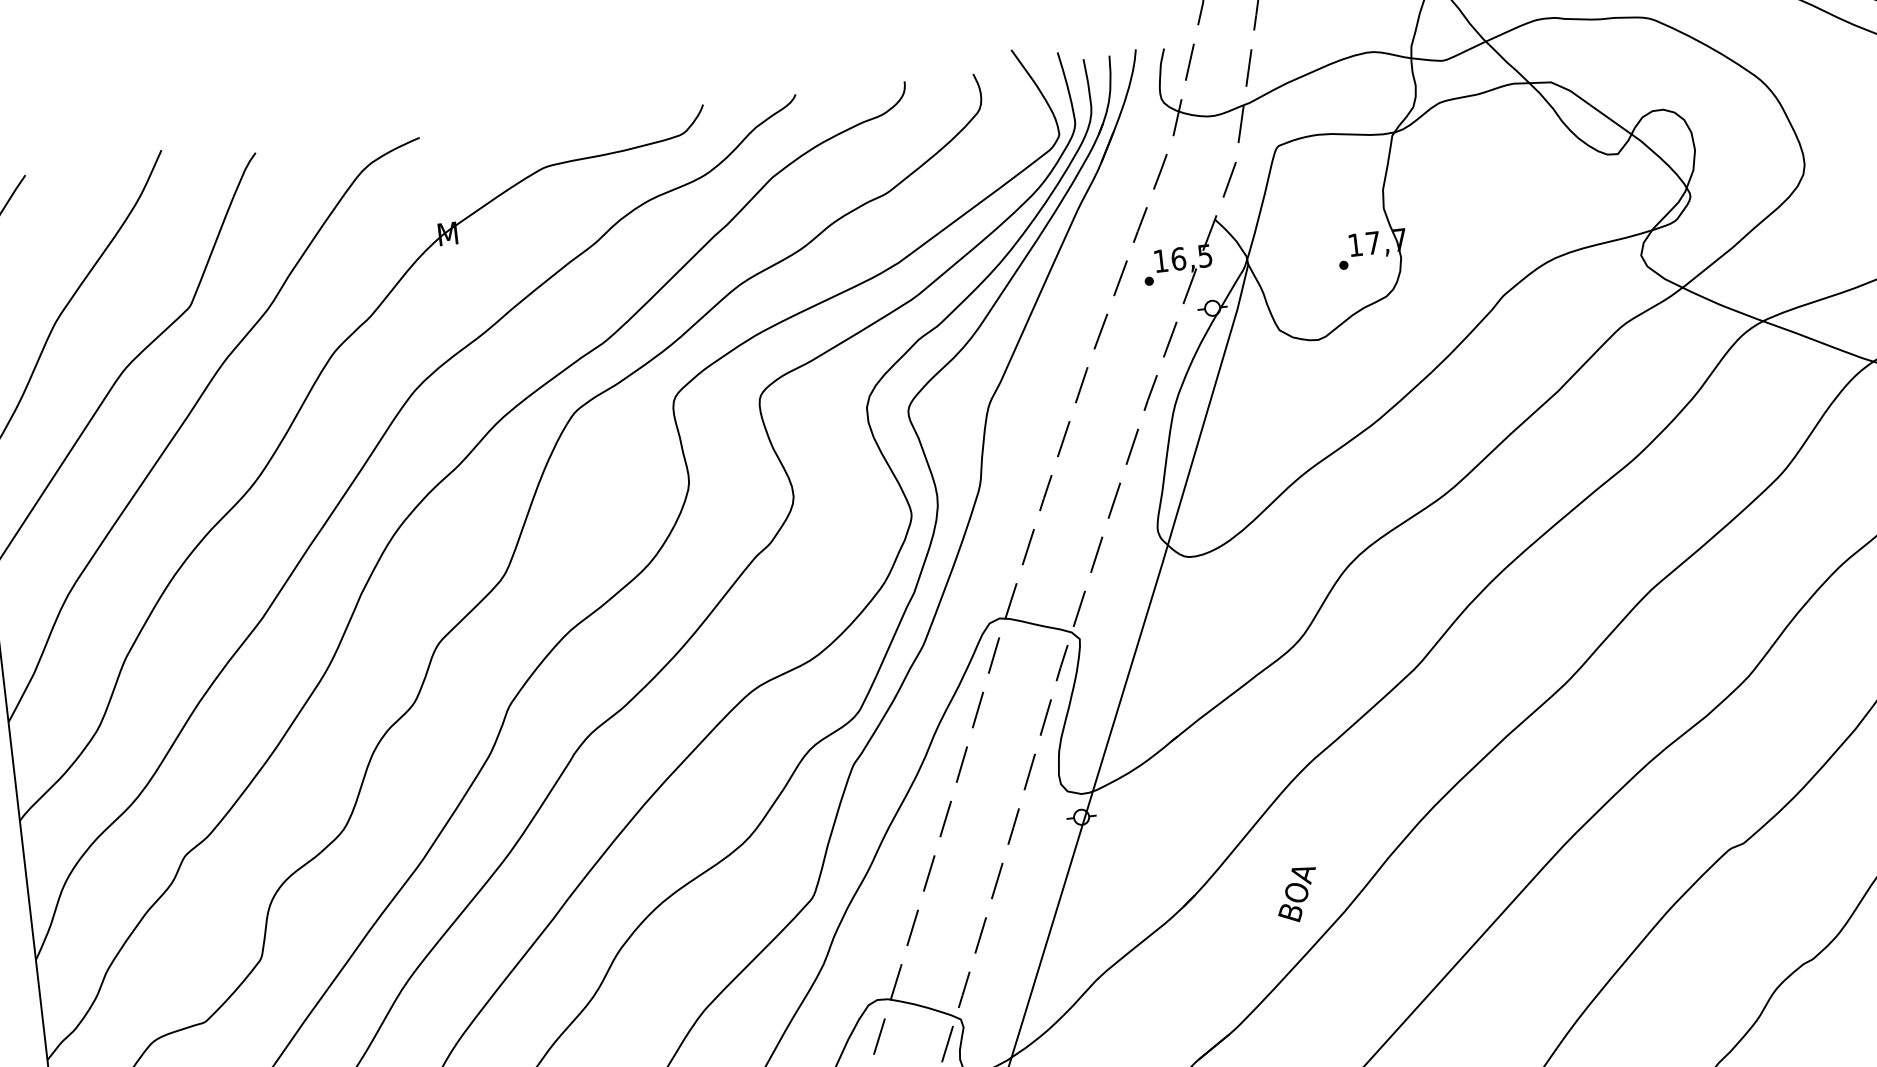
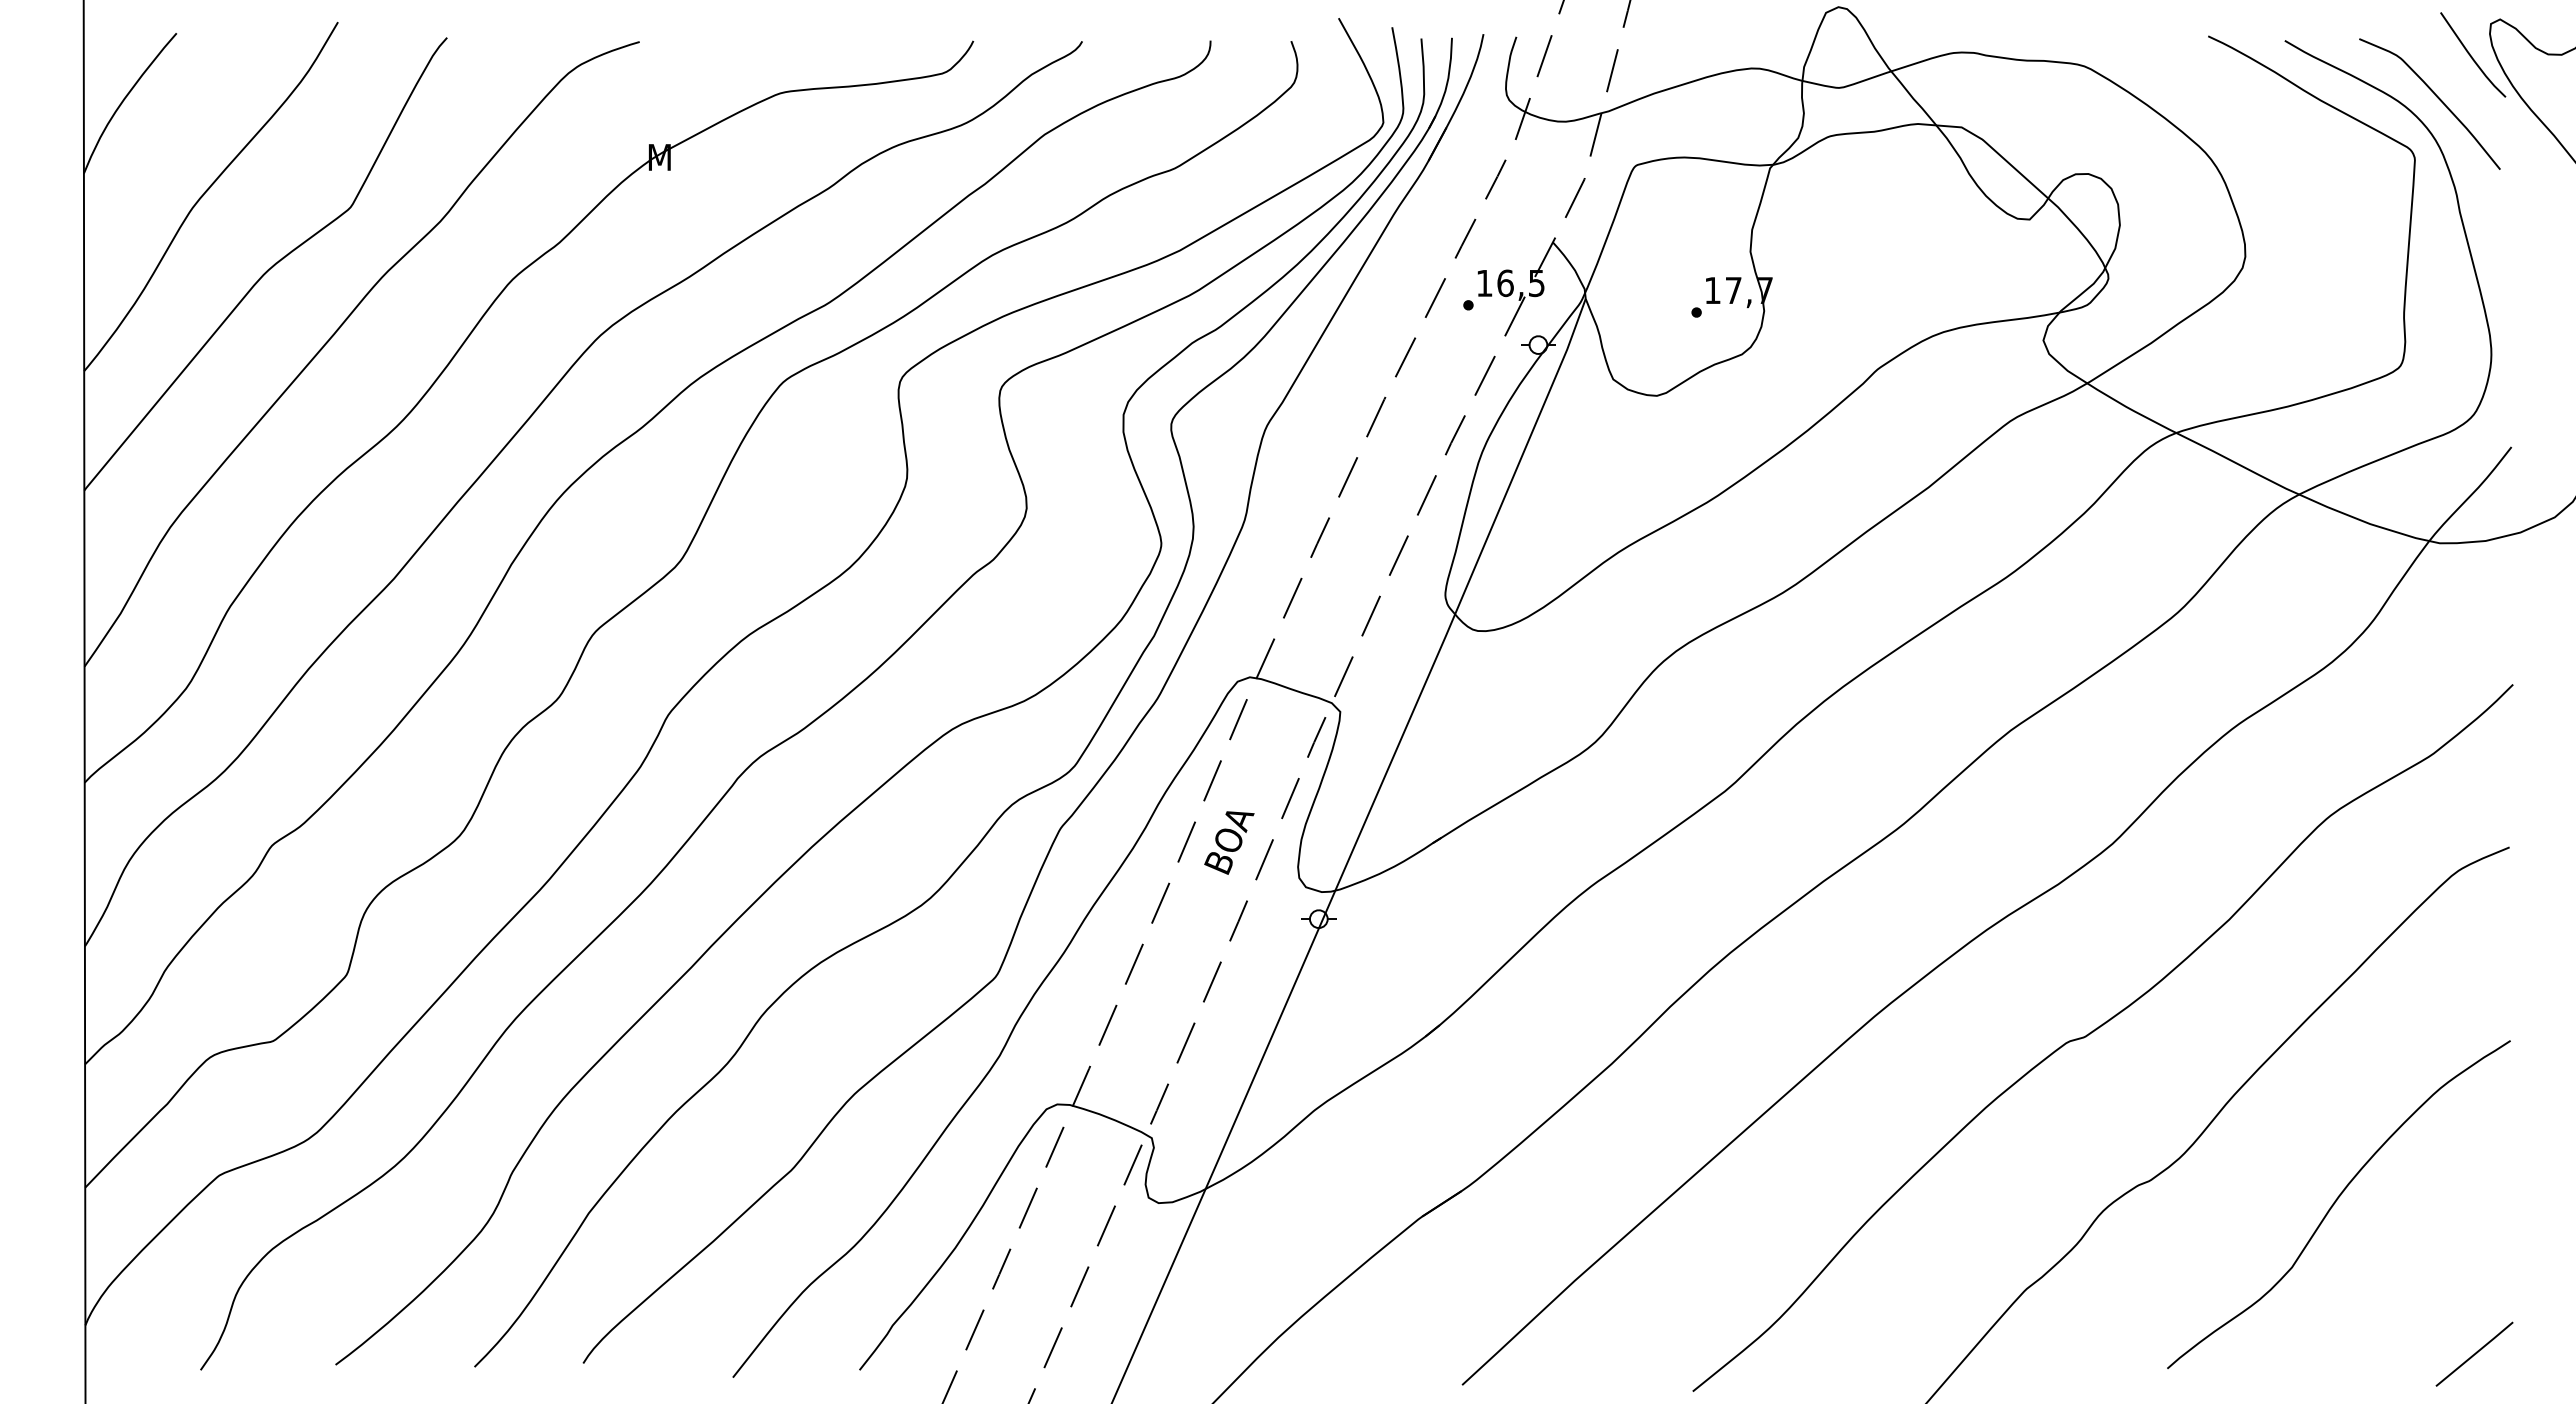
text: (1297, 894) -> (1229, 842), moved

